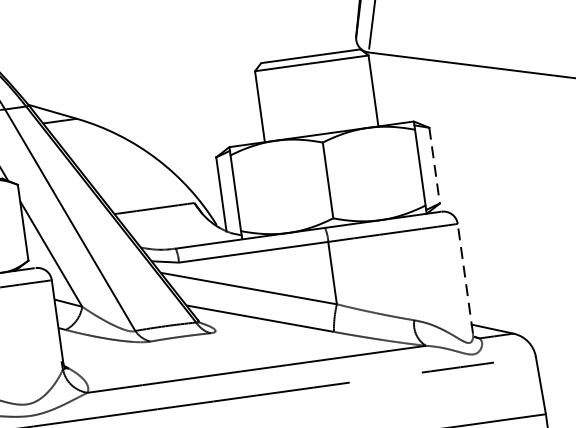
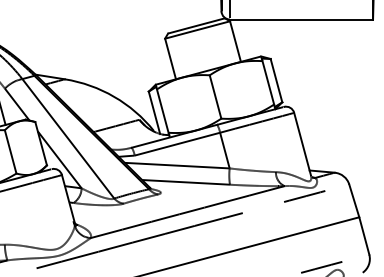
line: (434, 167) -> (276, 81), dashed -> solid
line: (465, 277) -> (302, 143), dashed -> solid

